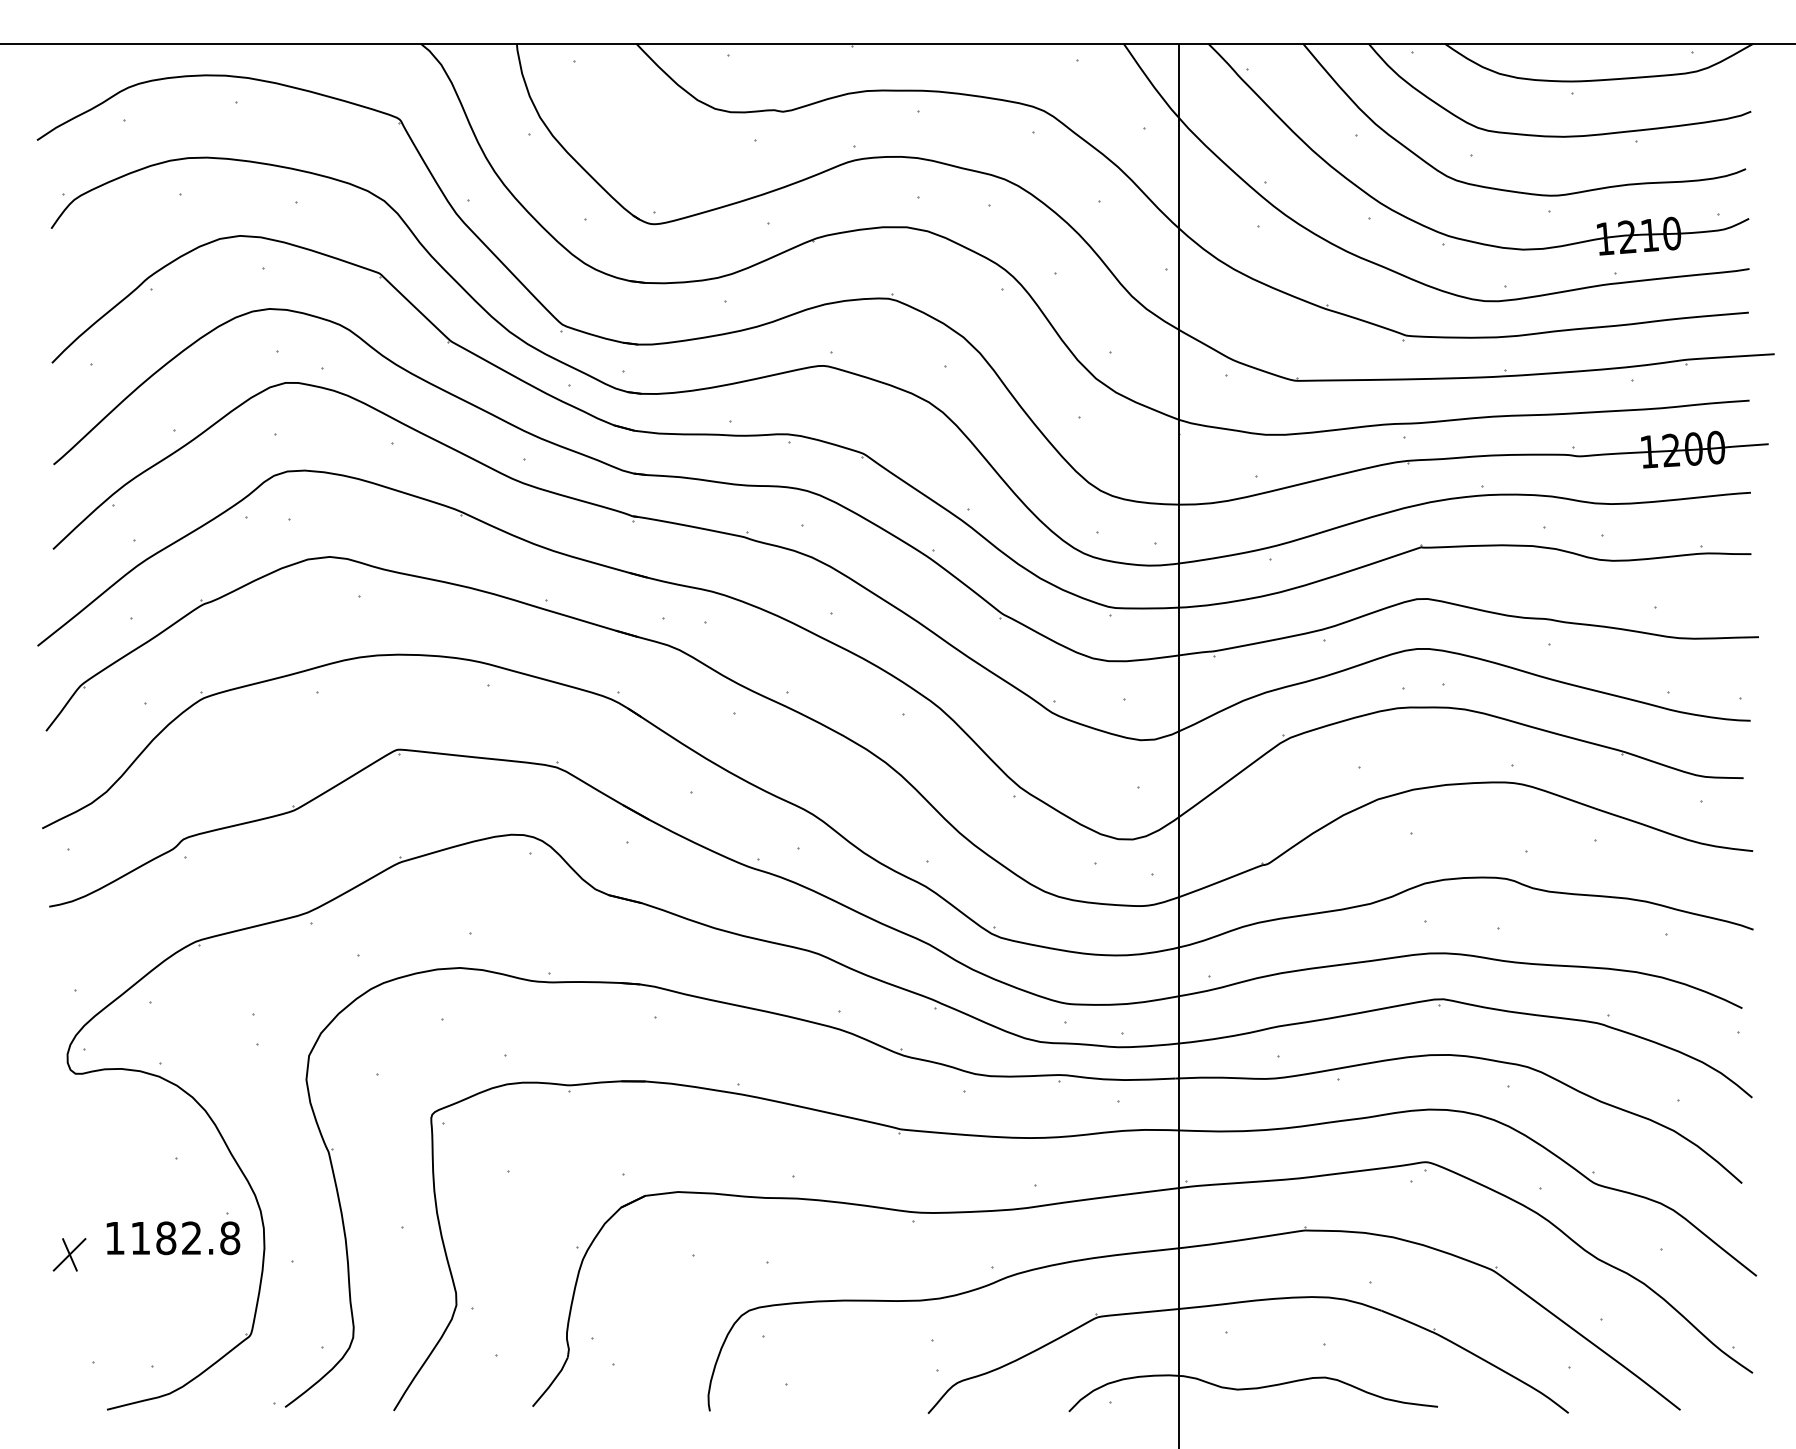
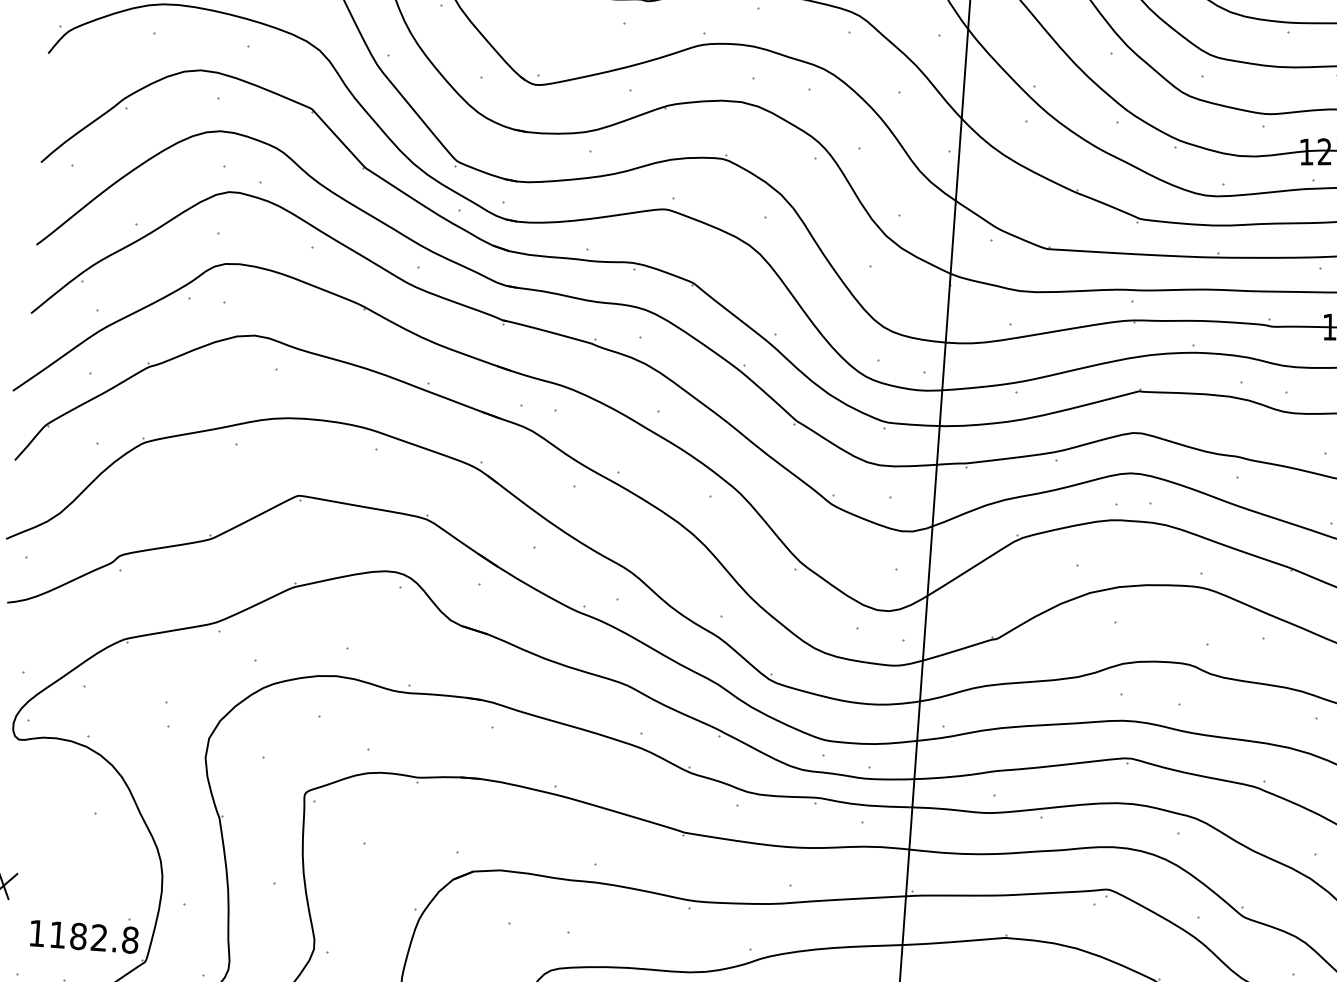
part: (173, 1233) -> (84, 932), moved

